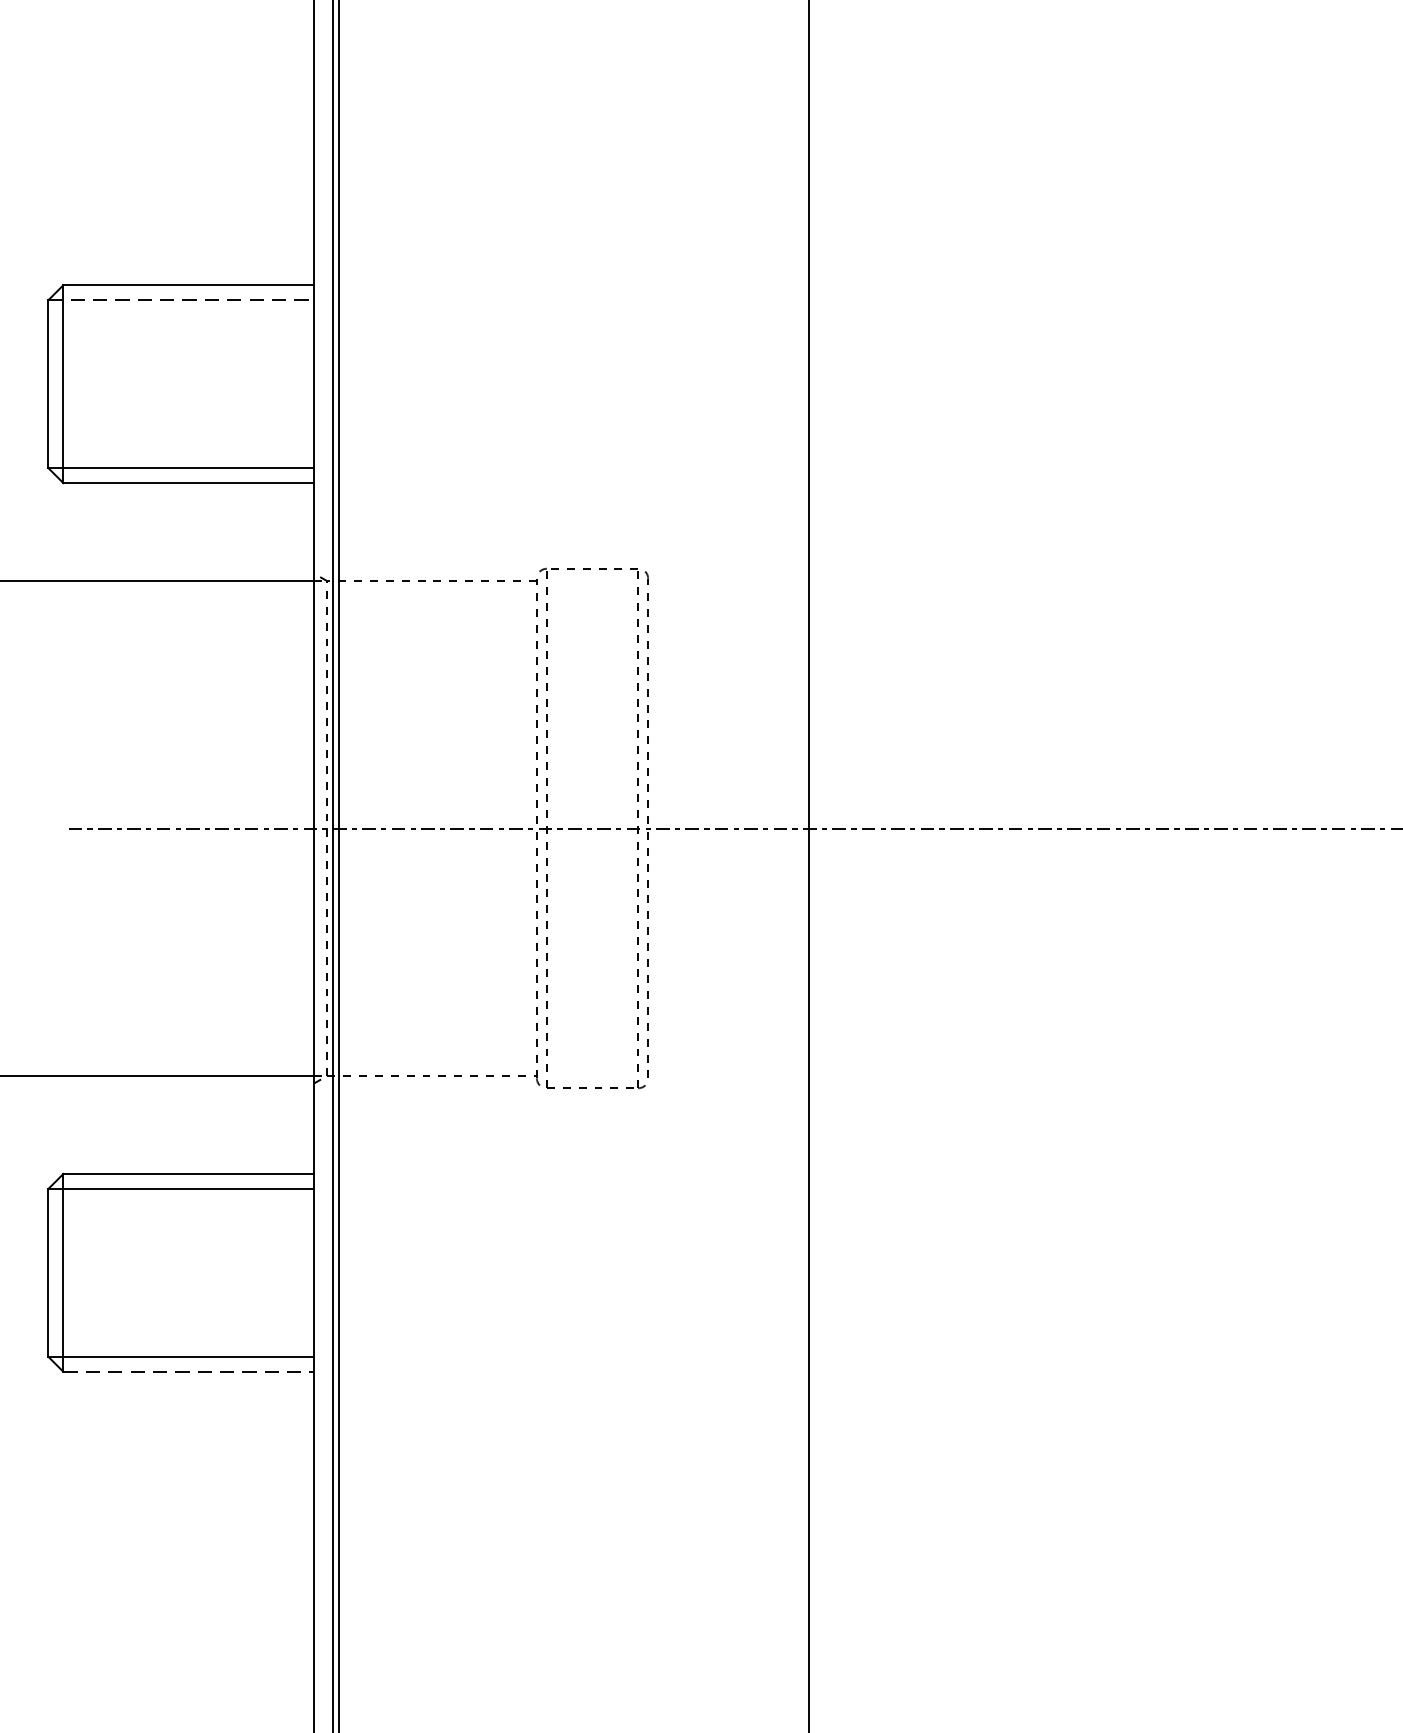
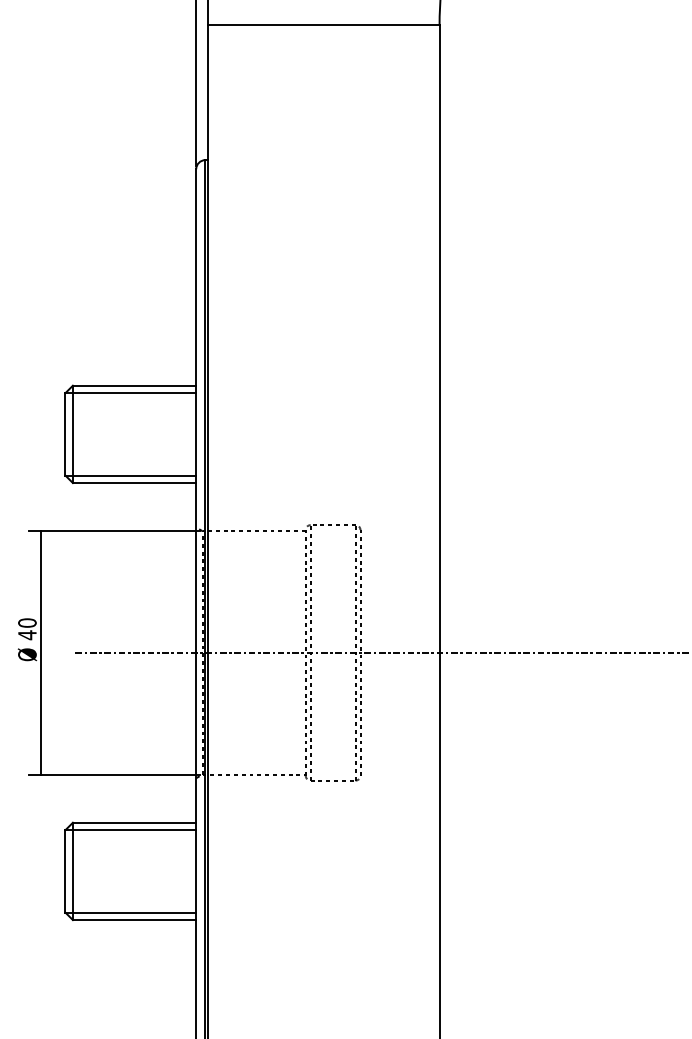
line: (182, 301) -> (131, 393), dashed -> solid
line: (188, 1372) -> (134, 920), dashed -> solid

